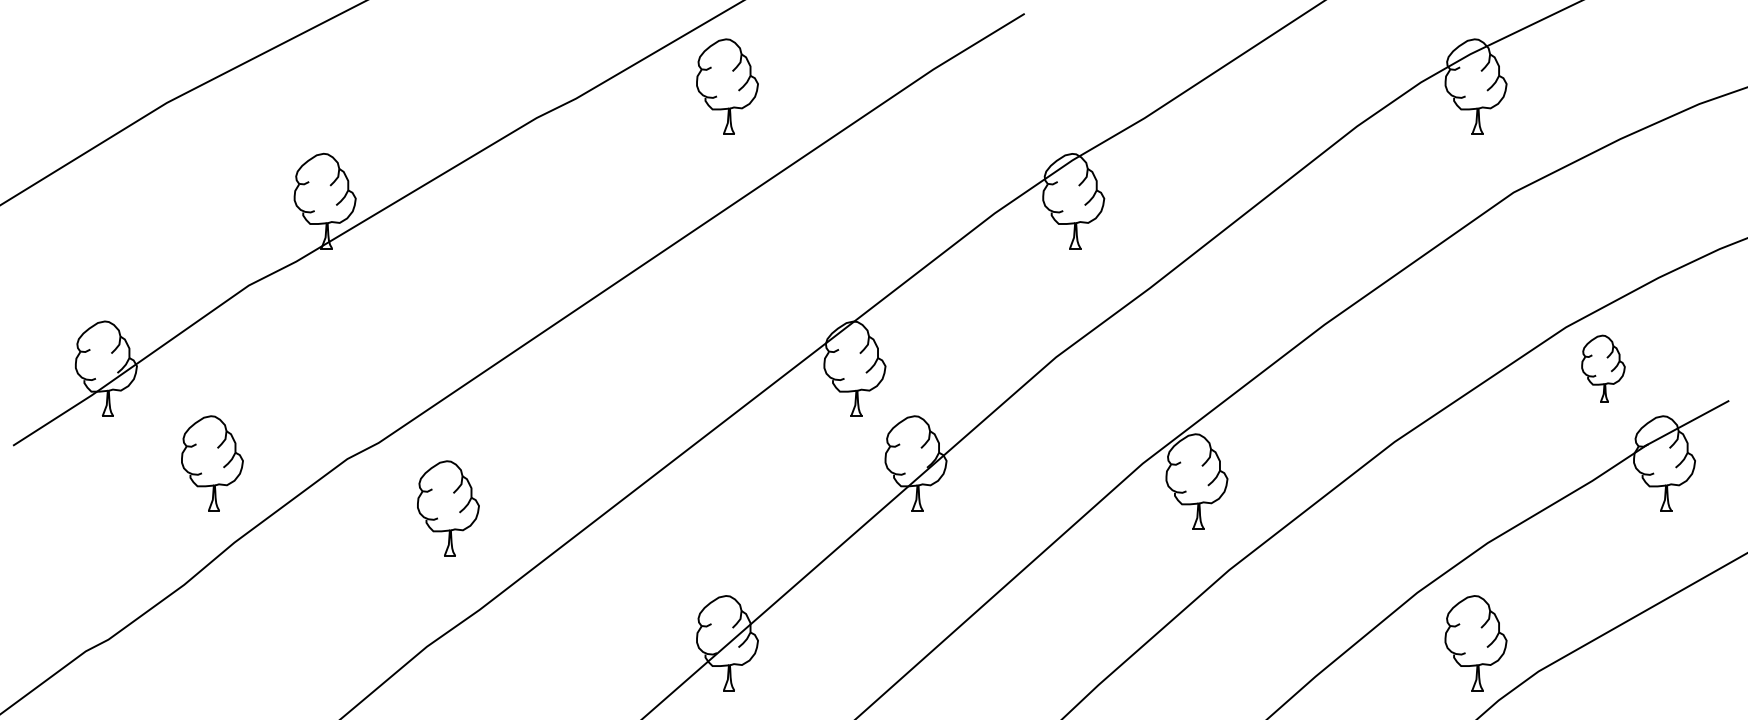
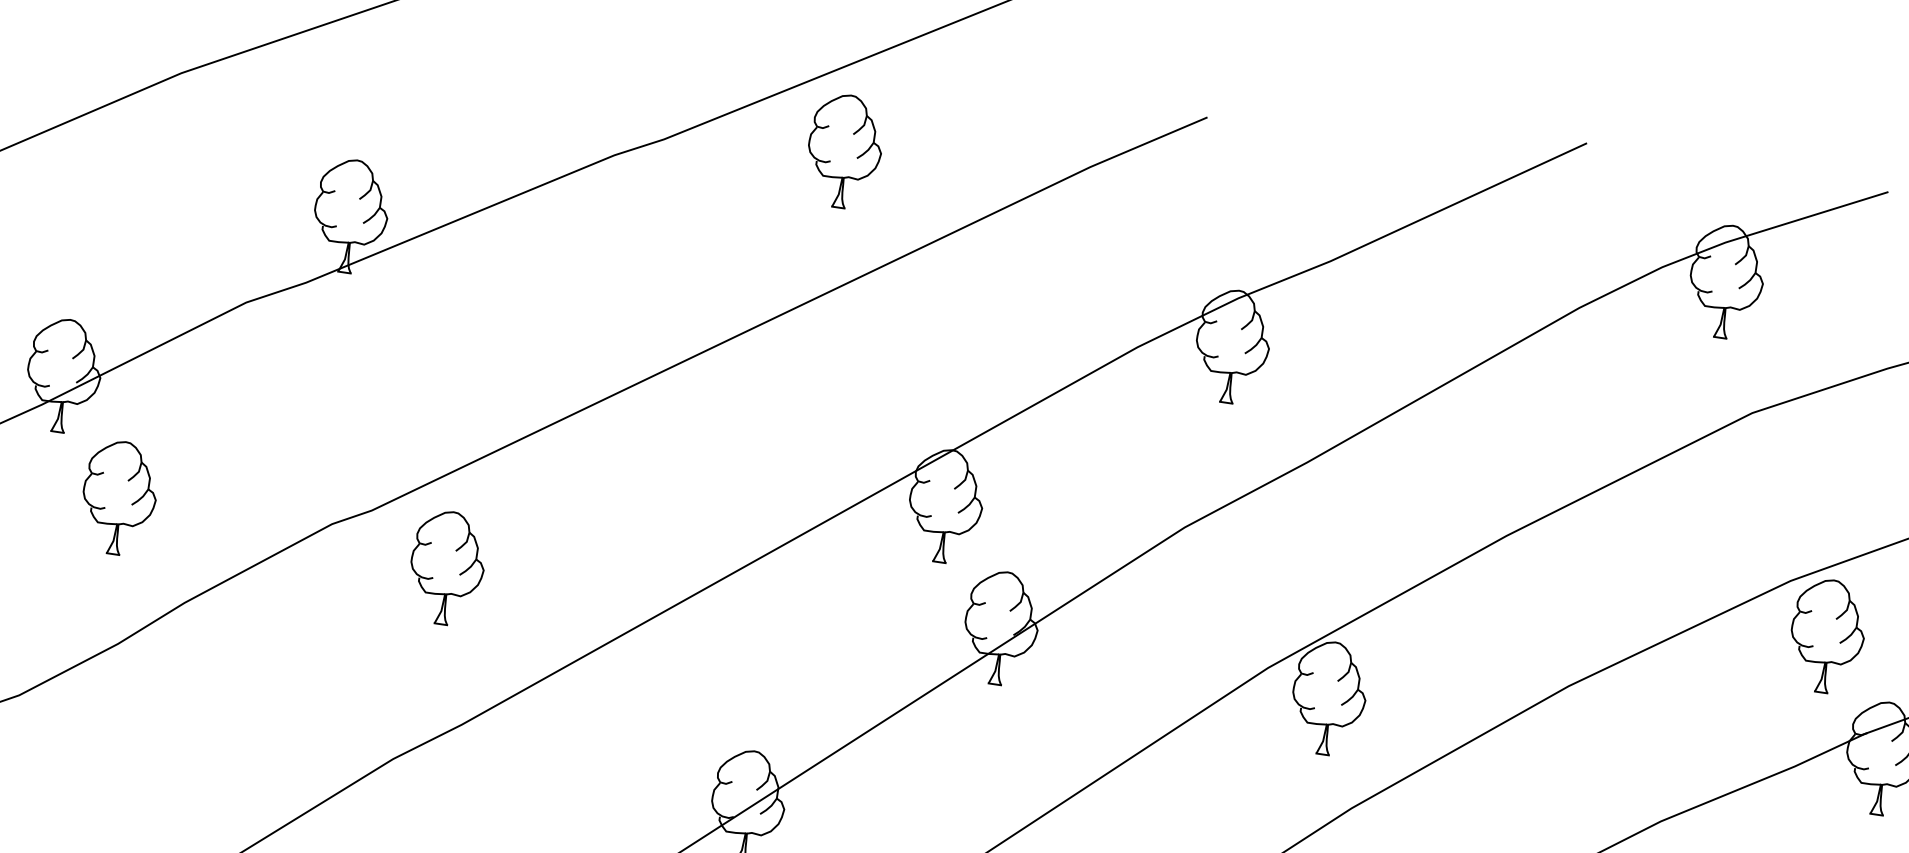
part: (1603, 368) -> (1827, 635), size x1.43
part: (212, 463) -> (119, 498), moved
part: (448, 508) -> (447, 568), moved

